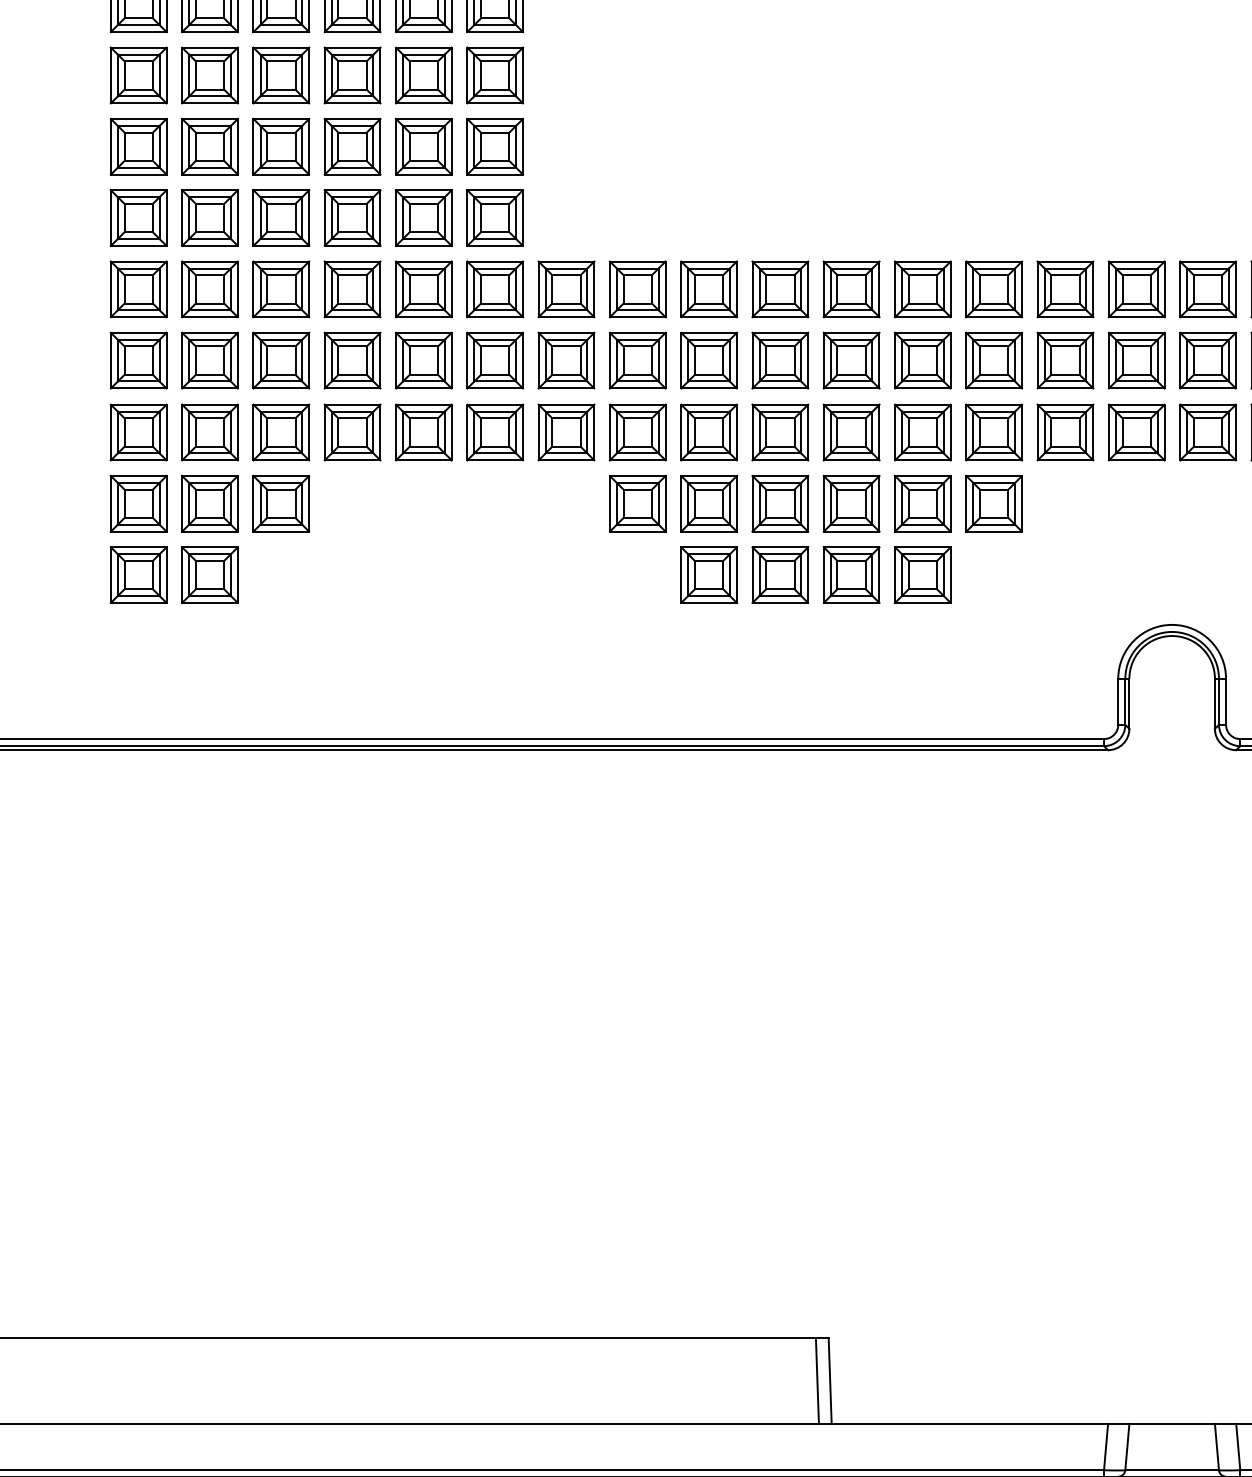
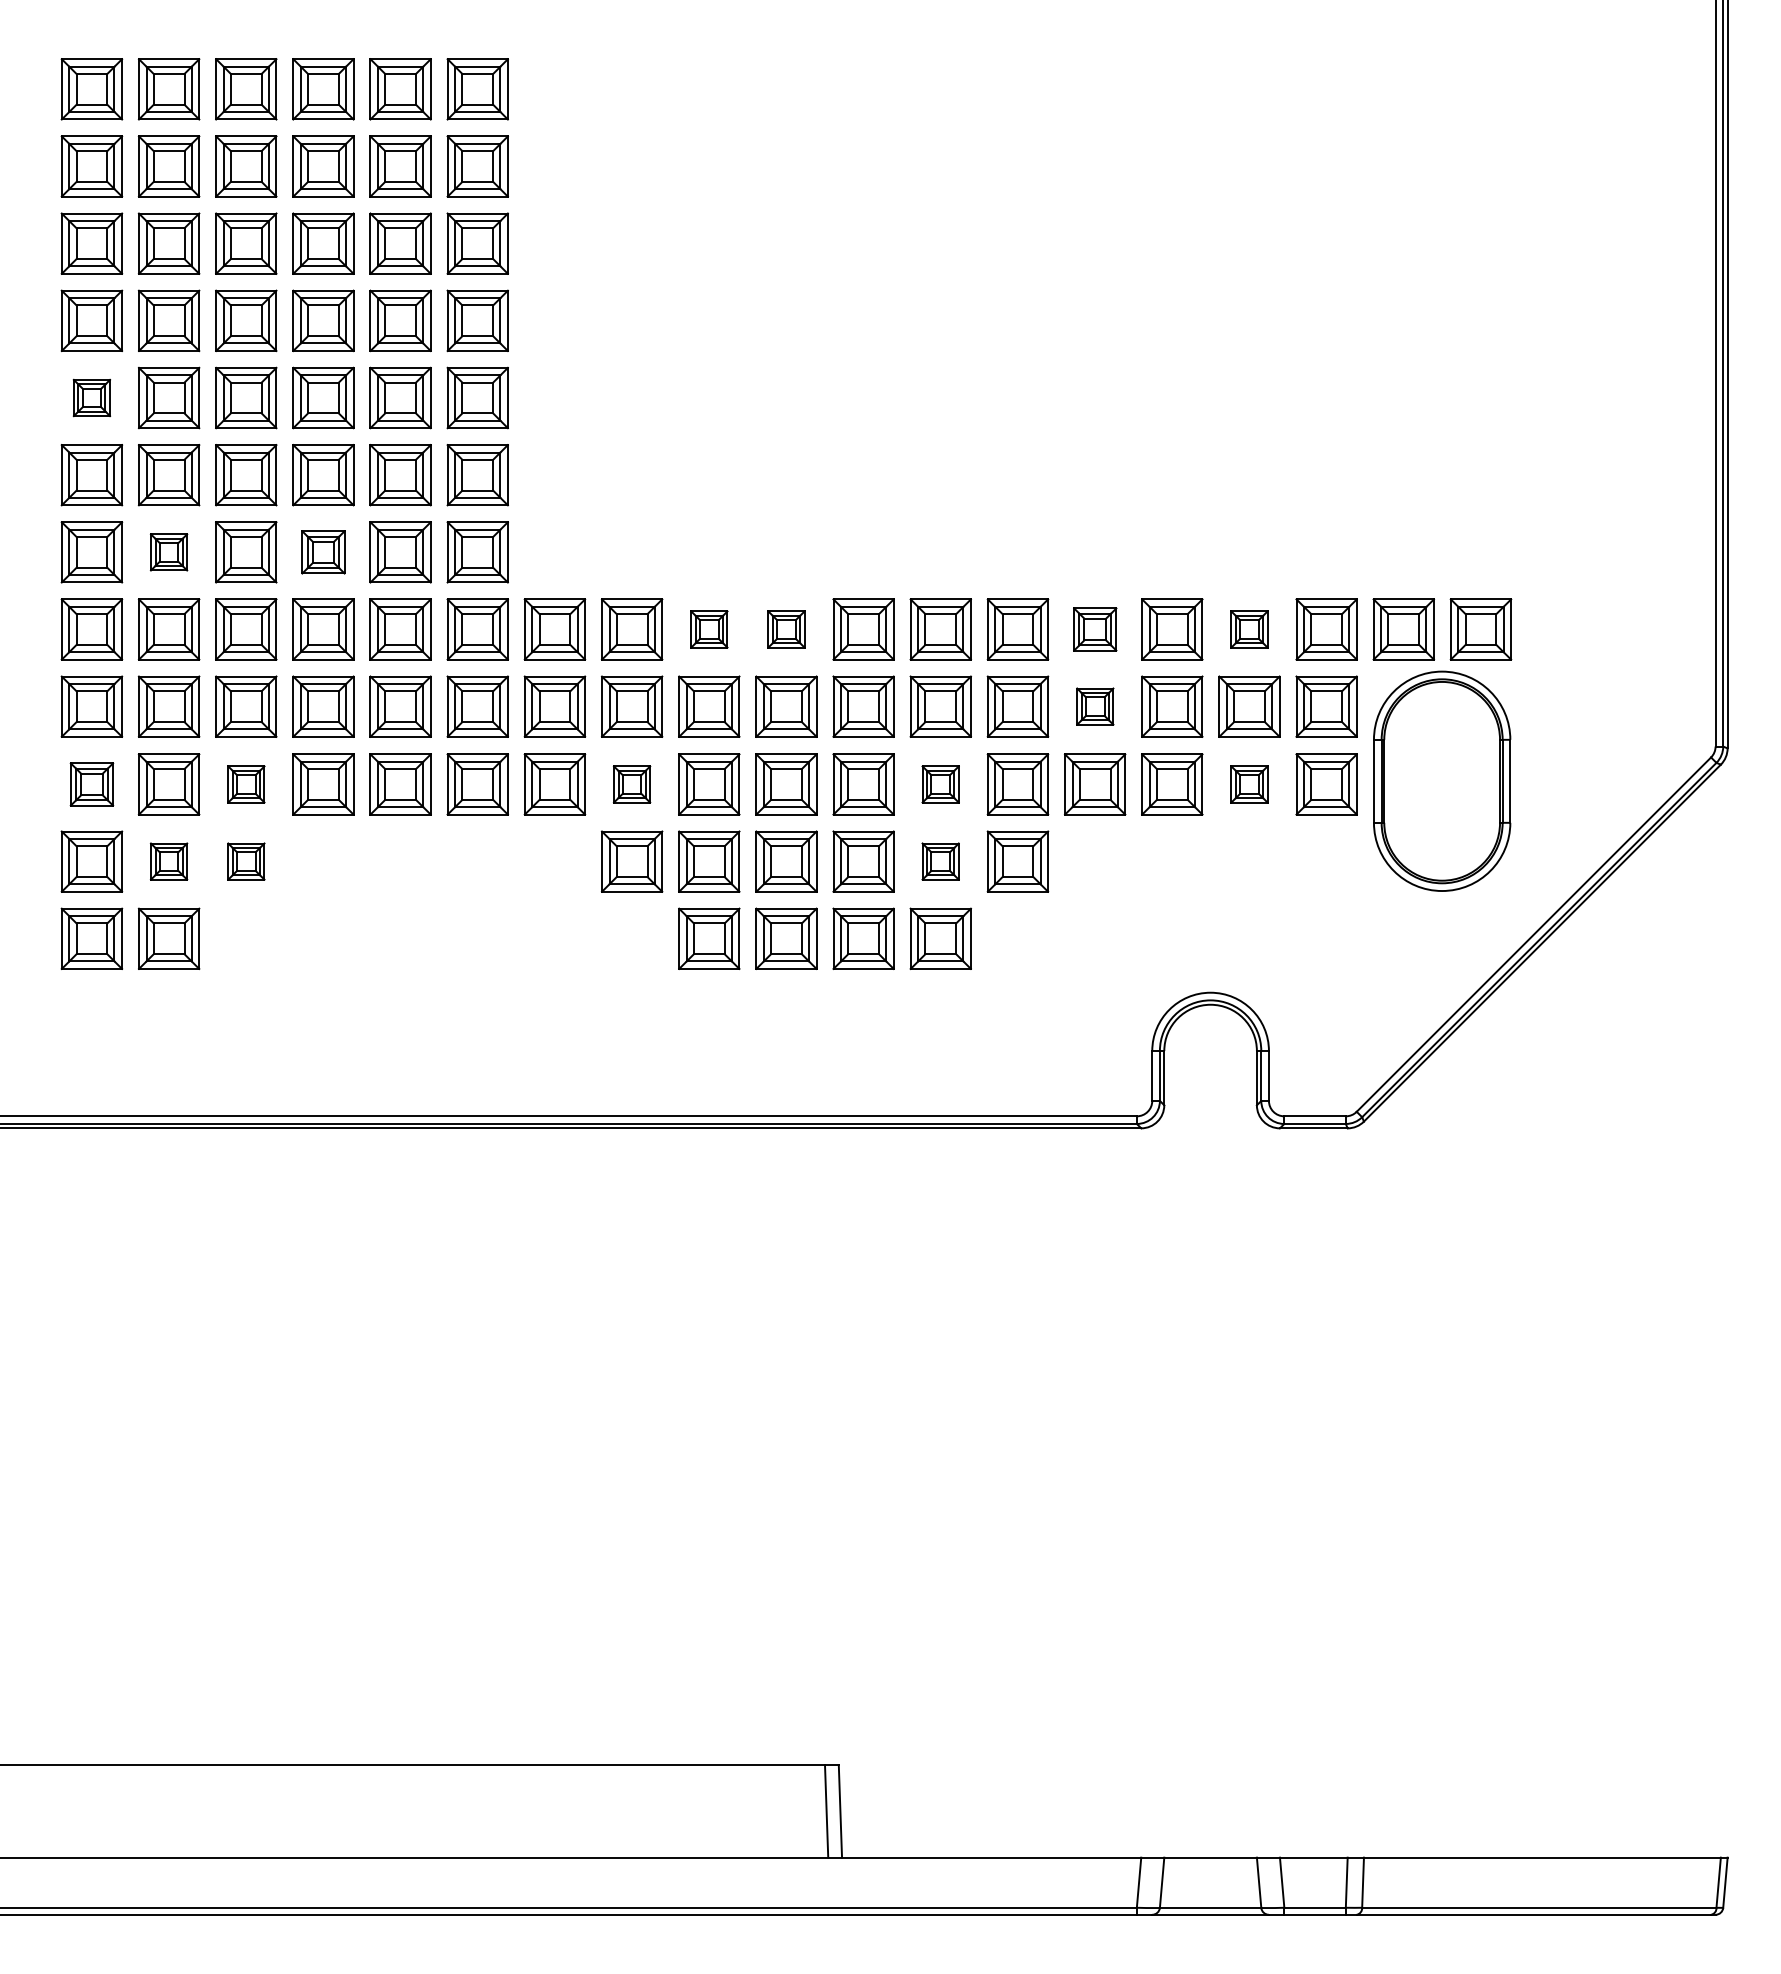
part: (138, 75) -> (91, 397), size x0.6
part: (209, 218) -> (168, 552), size x0.6
part: (352, 218) -> (323, 552), size x0.7
part: (709, 289) -> (709, 629), size x0.6
part: (780, 289) -> (786, 629), size x0.6
part: (1065, 289) -> (1095, 629), size x0.7
part: (1208, 289) -> (1249, 629), size x0.6
part: (1065, 360) -> (1095, 706), size x0.6
part: (138, 432) -> (91, 784), size x0.7
part: (281, 432) -> (246, 784), size x0.6
part: (637, 432) -> (631, 784), size x0.6
part: (922, 432) -> (940, 784), size x0.6
part: (1208, 432) -> (1249, 784), size x0.6
part: (209, 503) -> (168, 861), size x0.6
part: (281, 503) -> (246, 861), size x0.6
part: (922, 503) -> (940, 861), size x0.6

